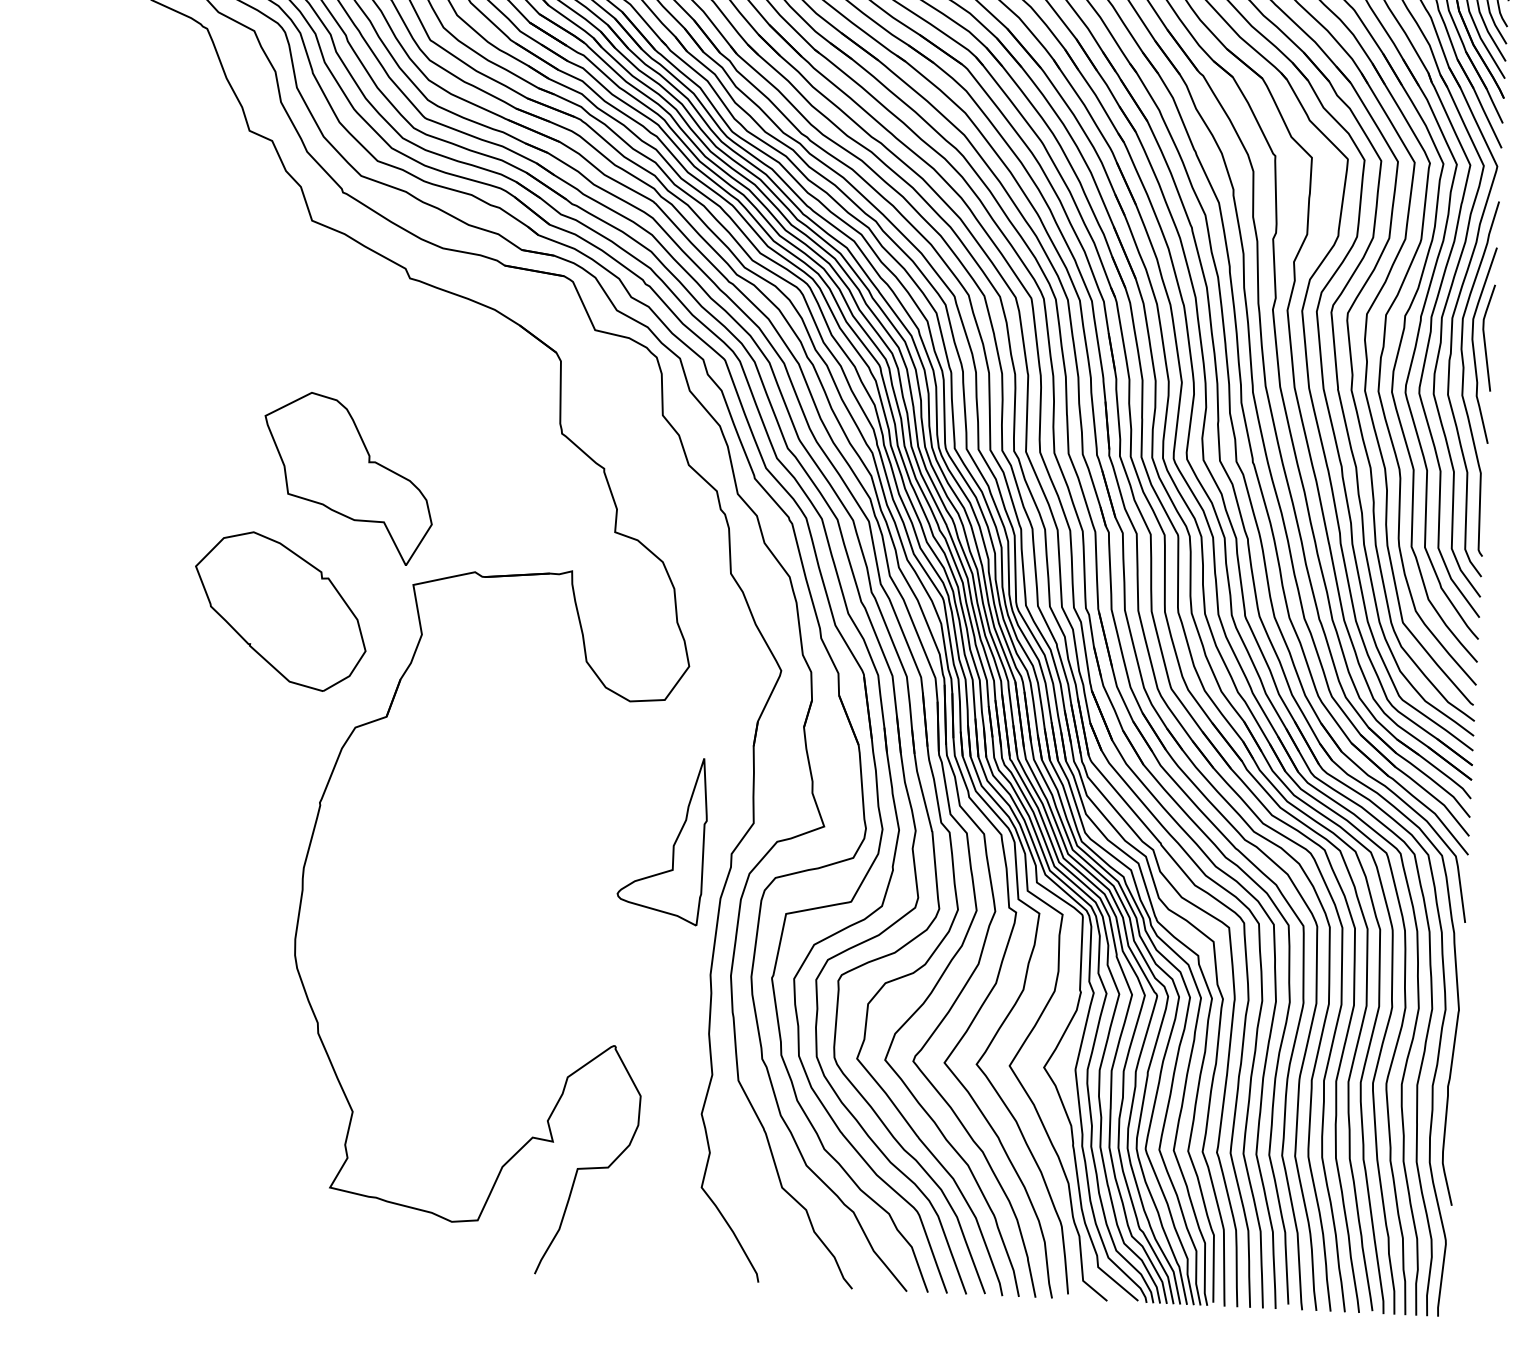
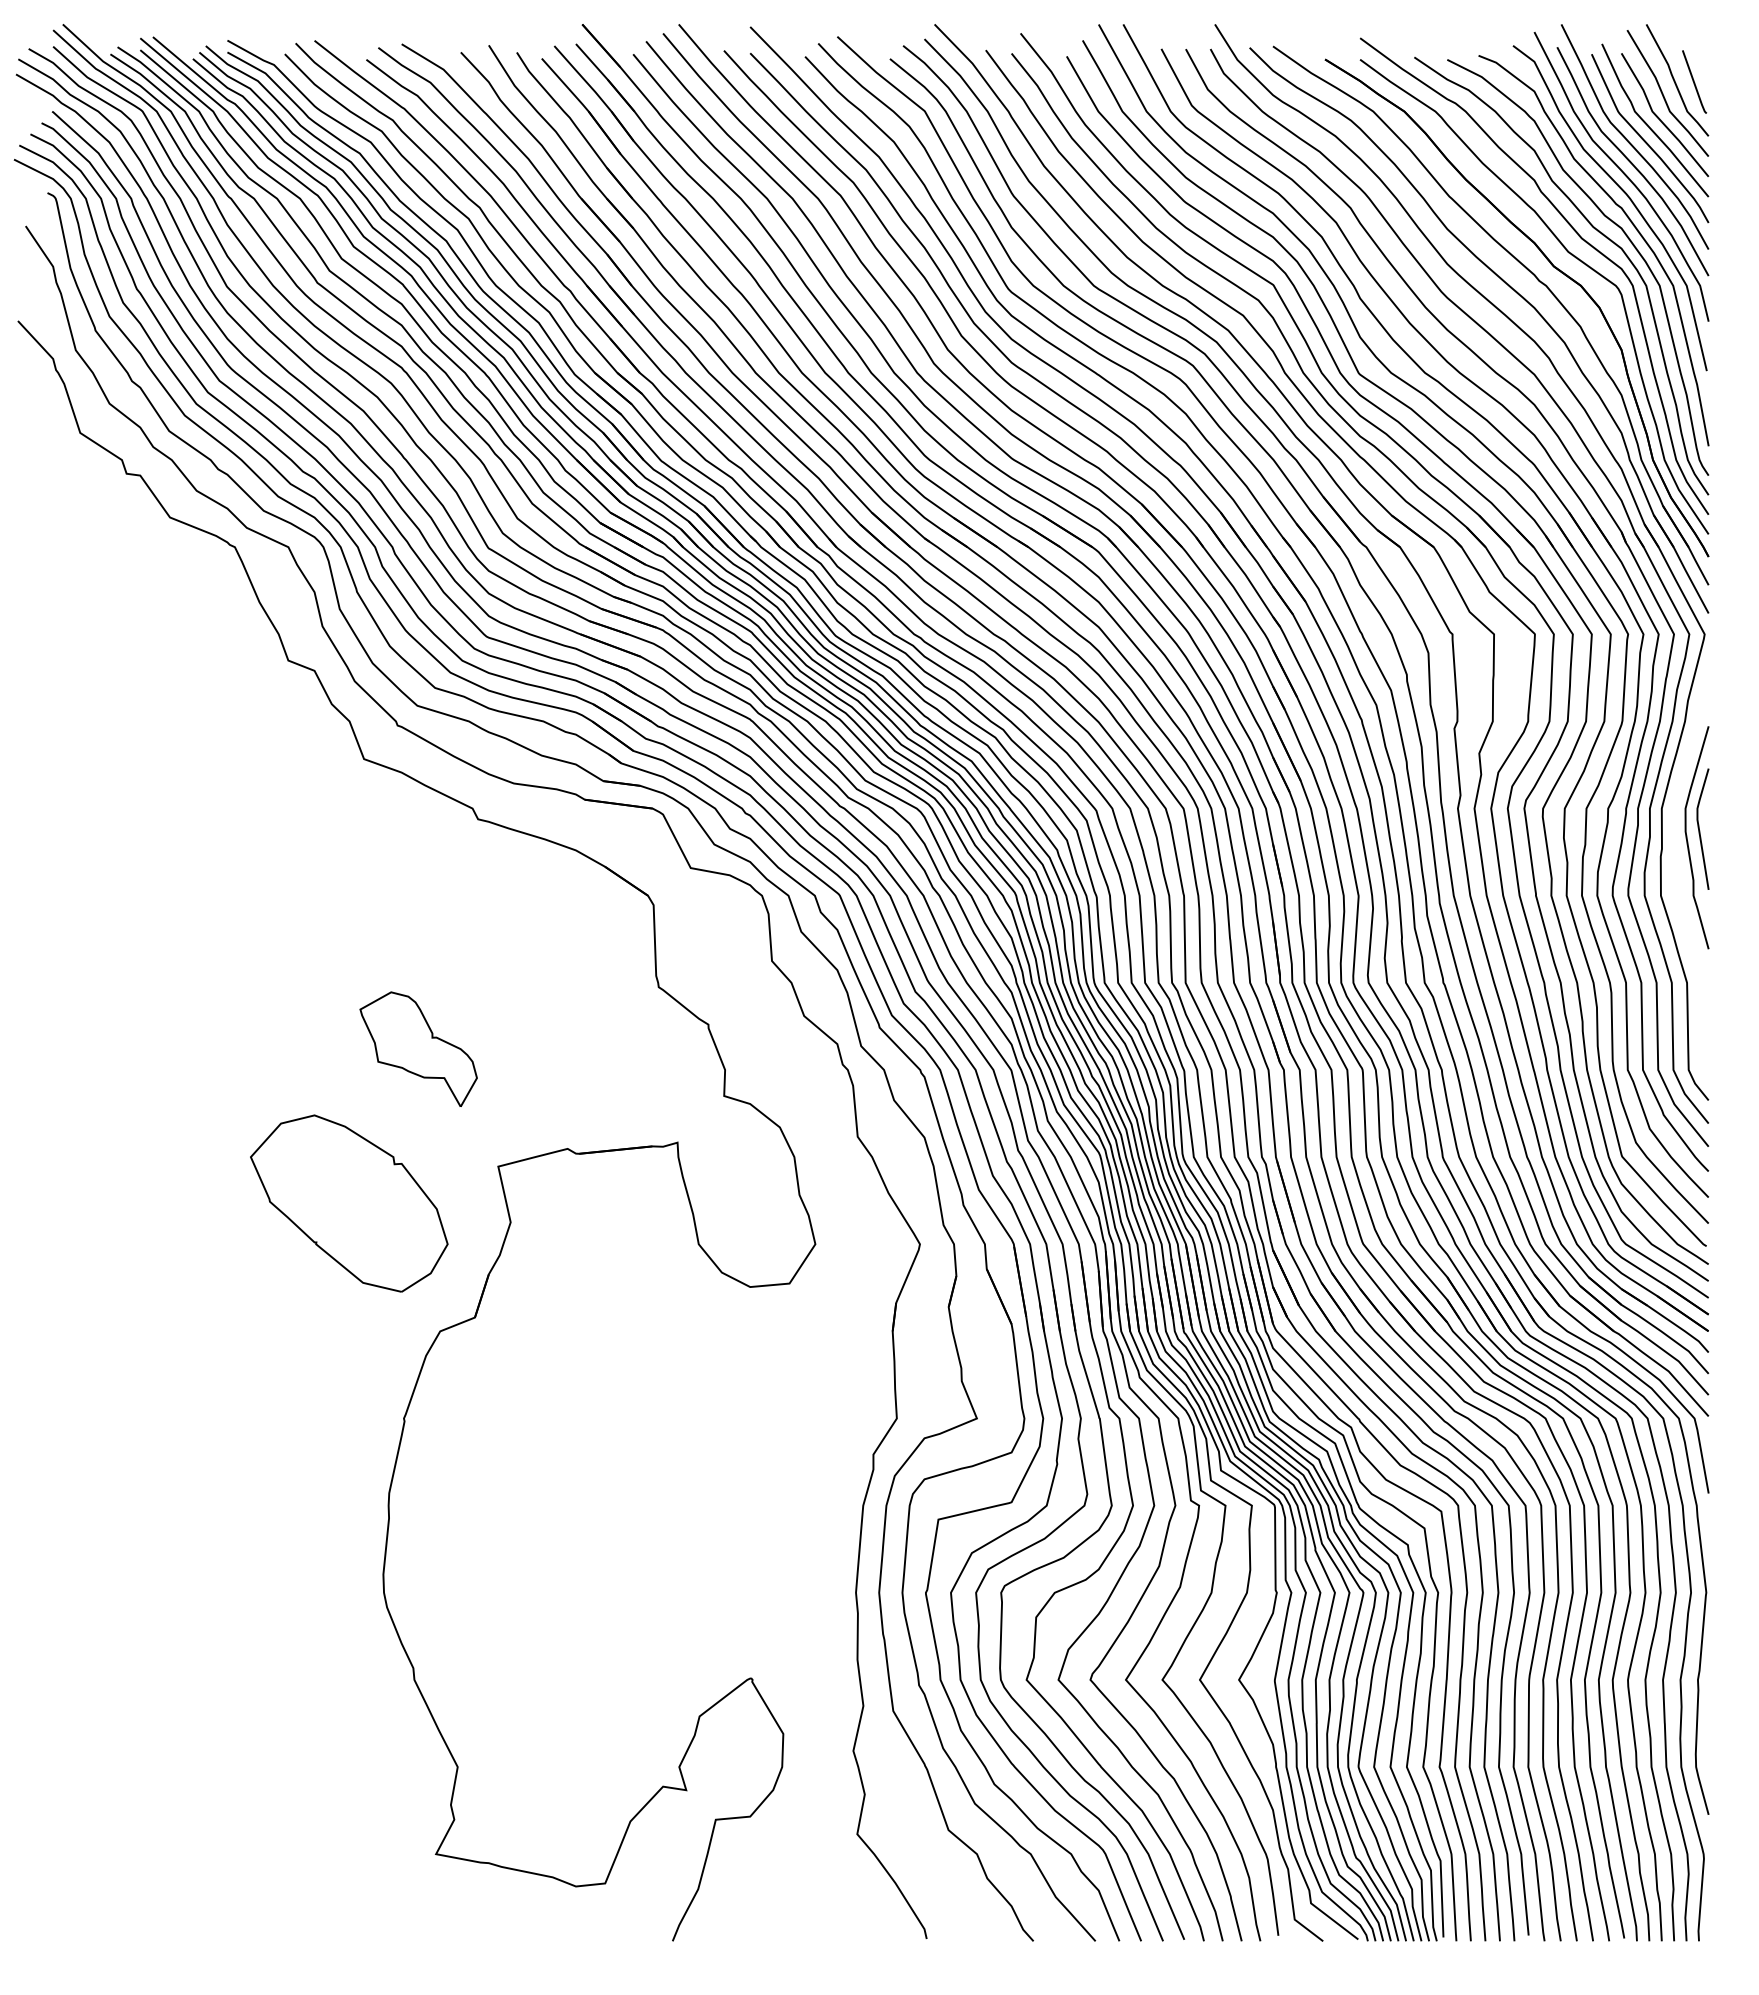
curve: (1464, 377) -> (1678, 875), removed
part: (347, 478) -> (418, 1049), size x0.6
part: (672, 844) -> (806, 1447), removed

